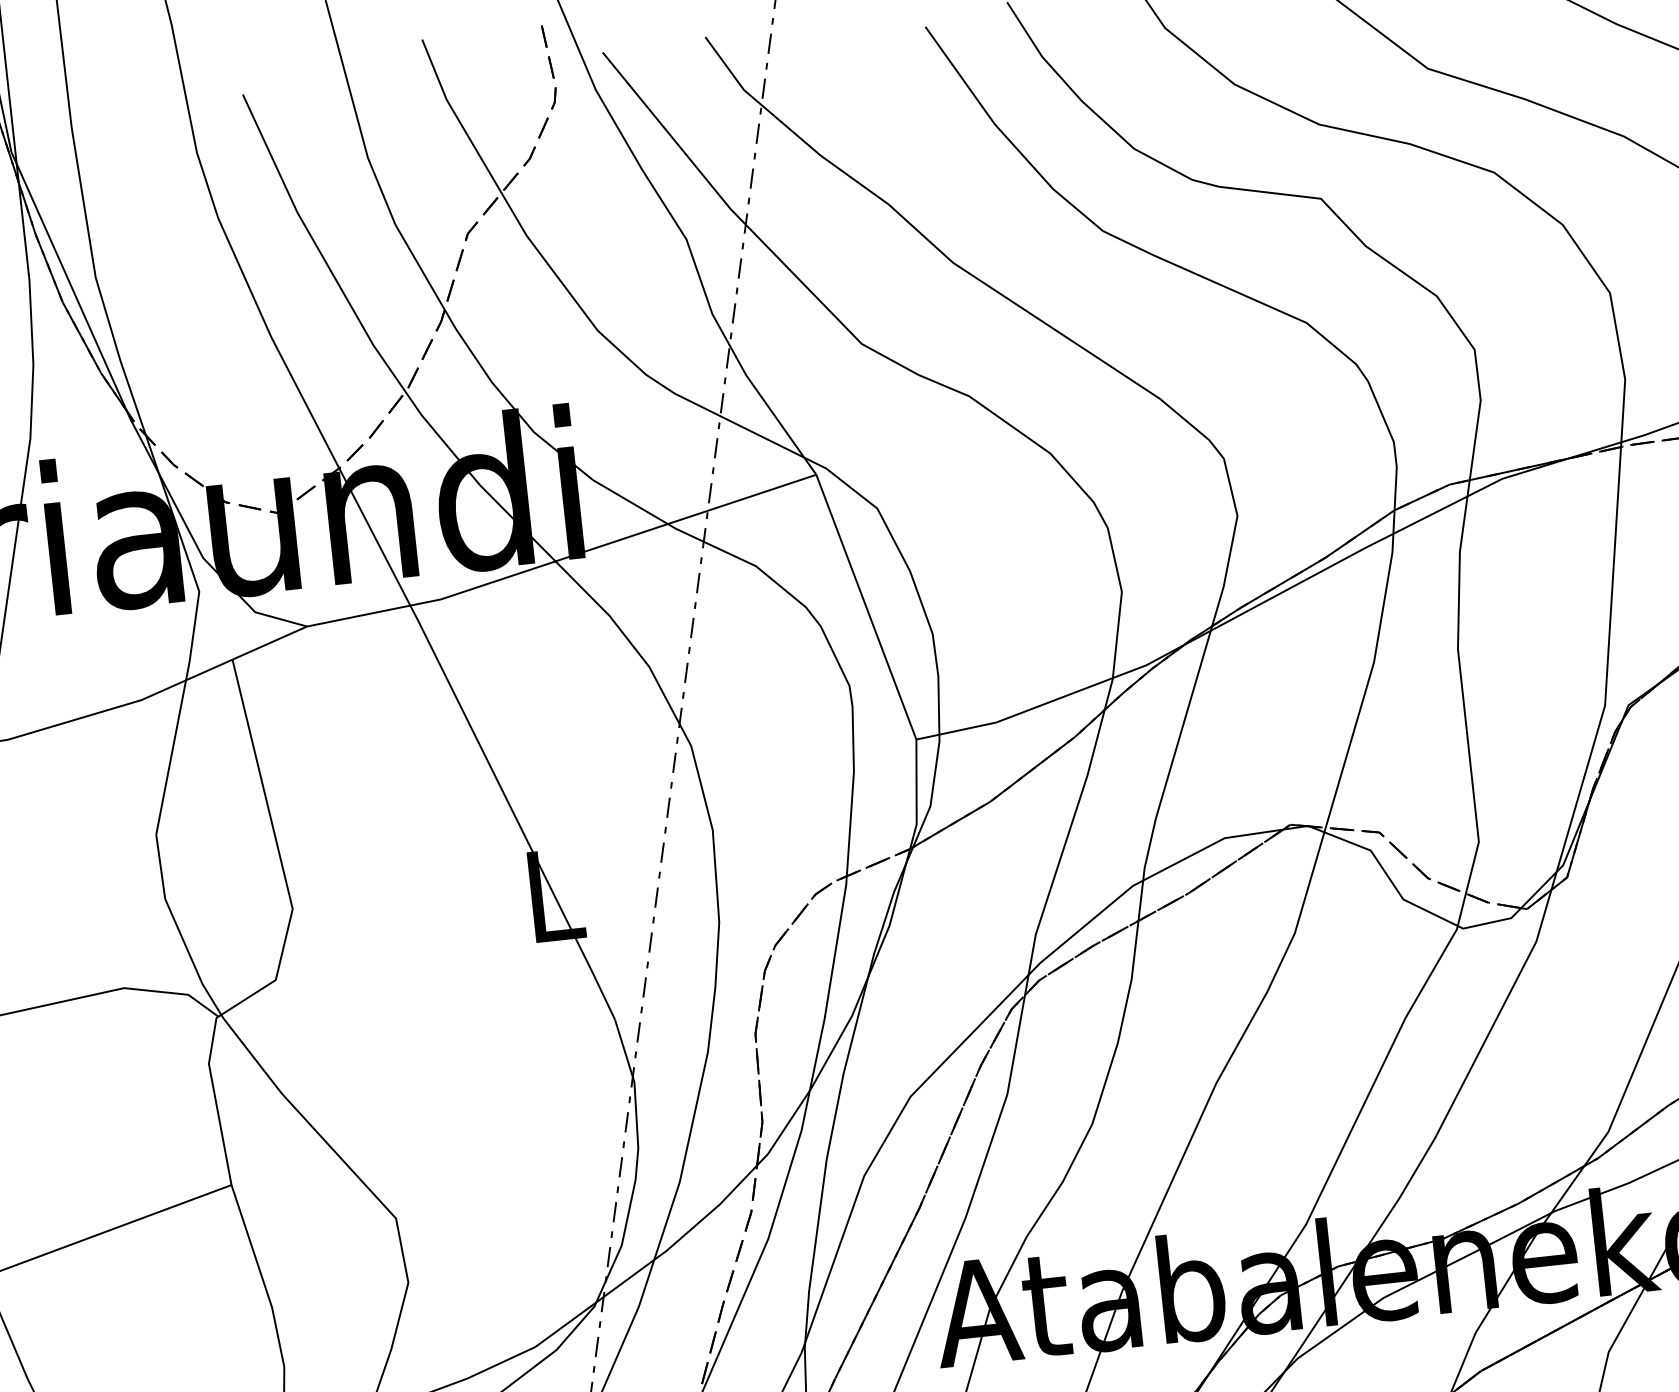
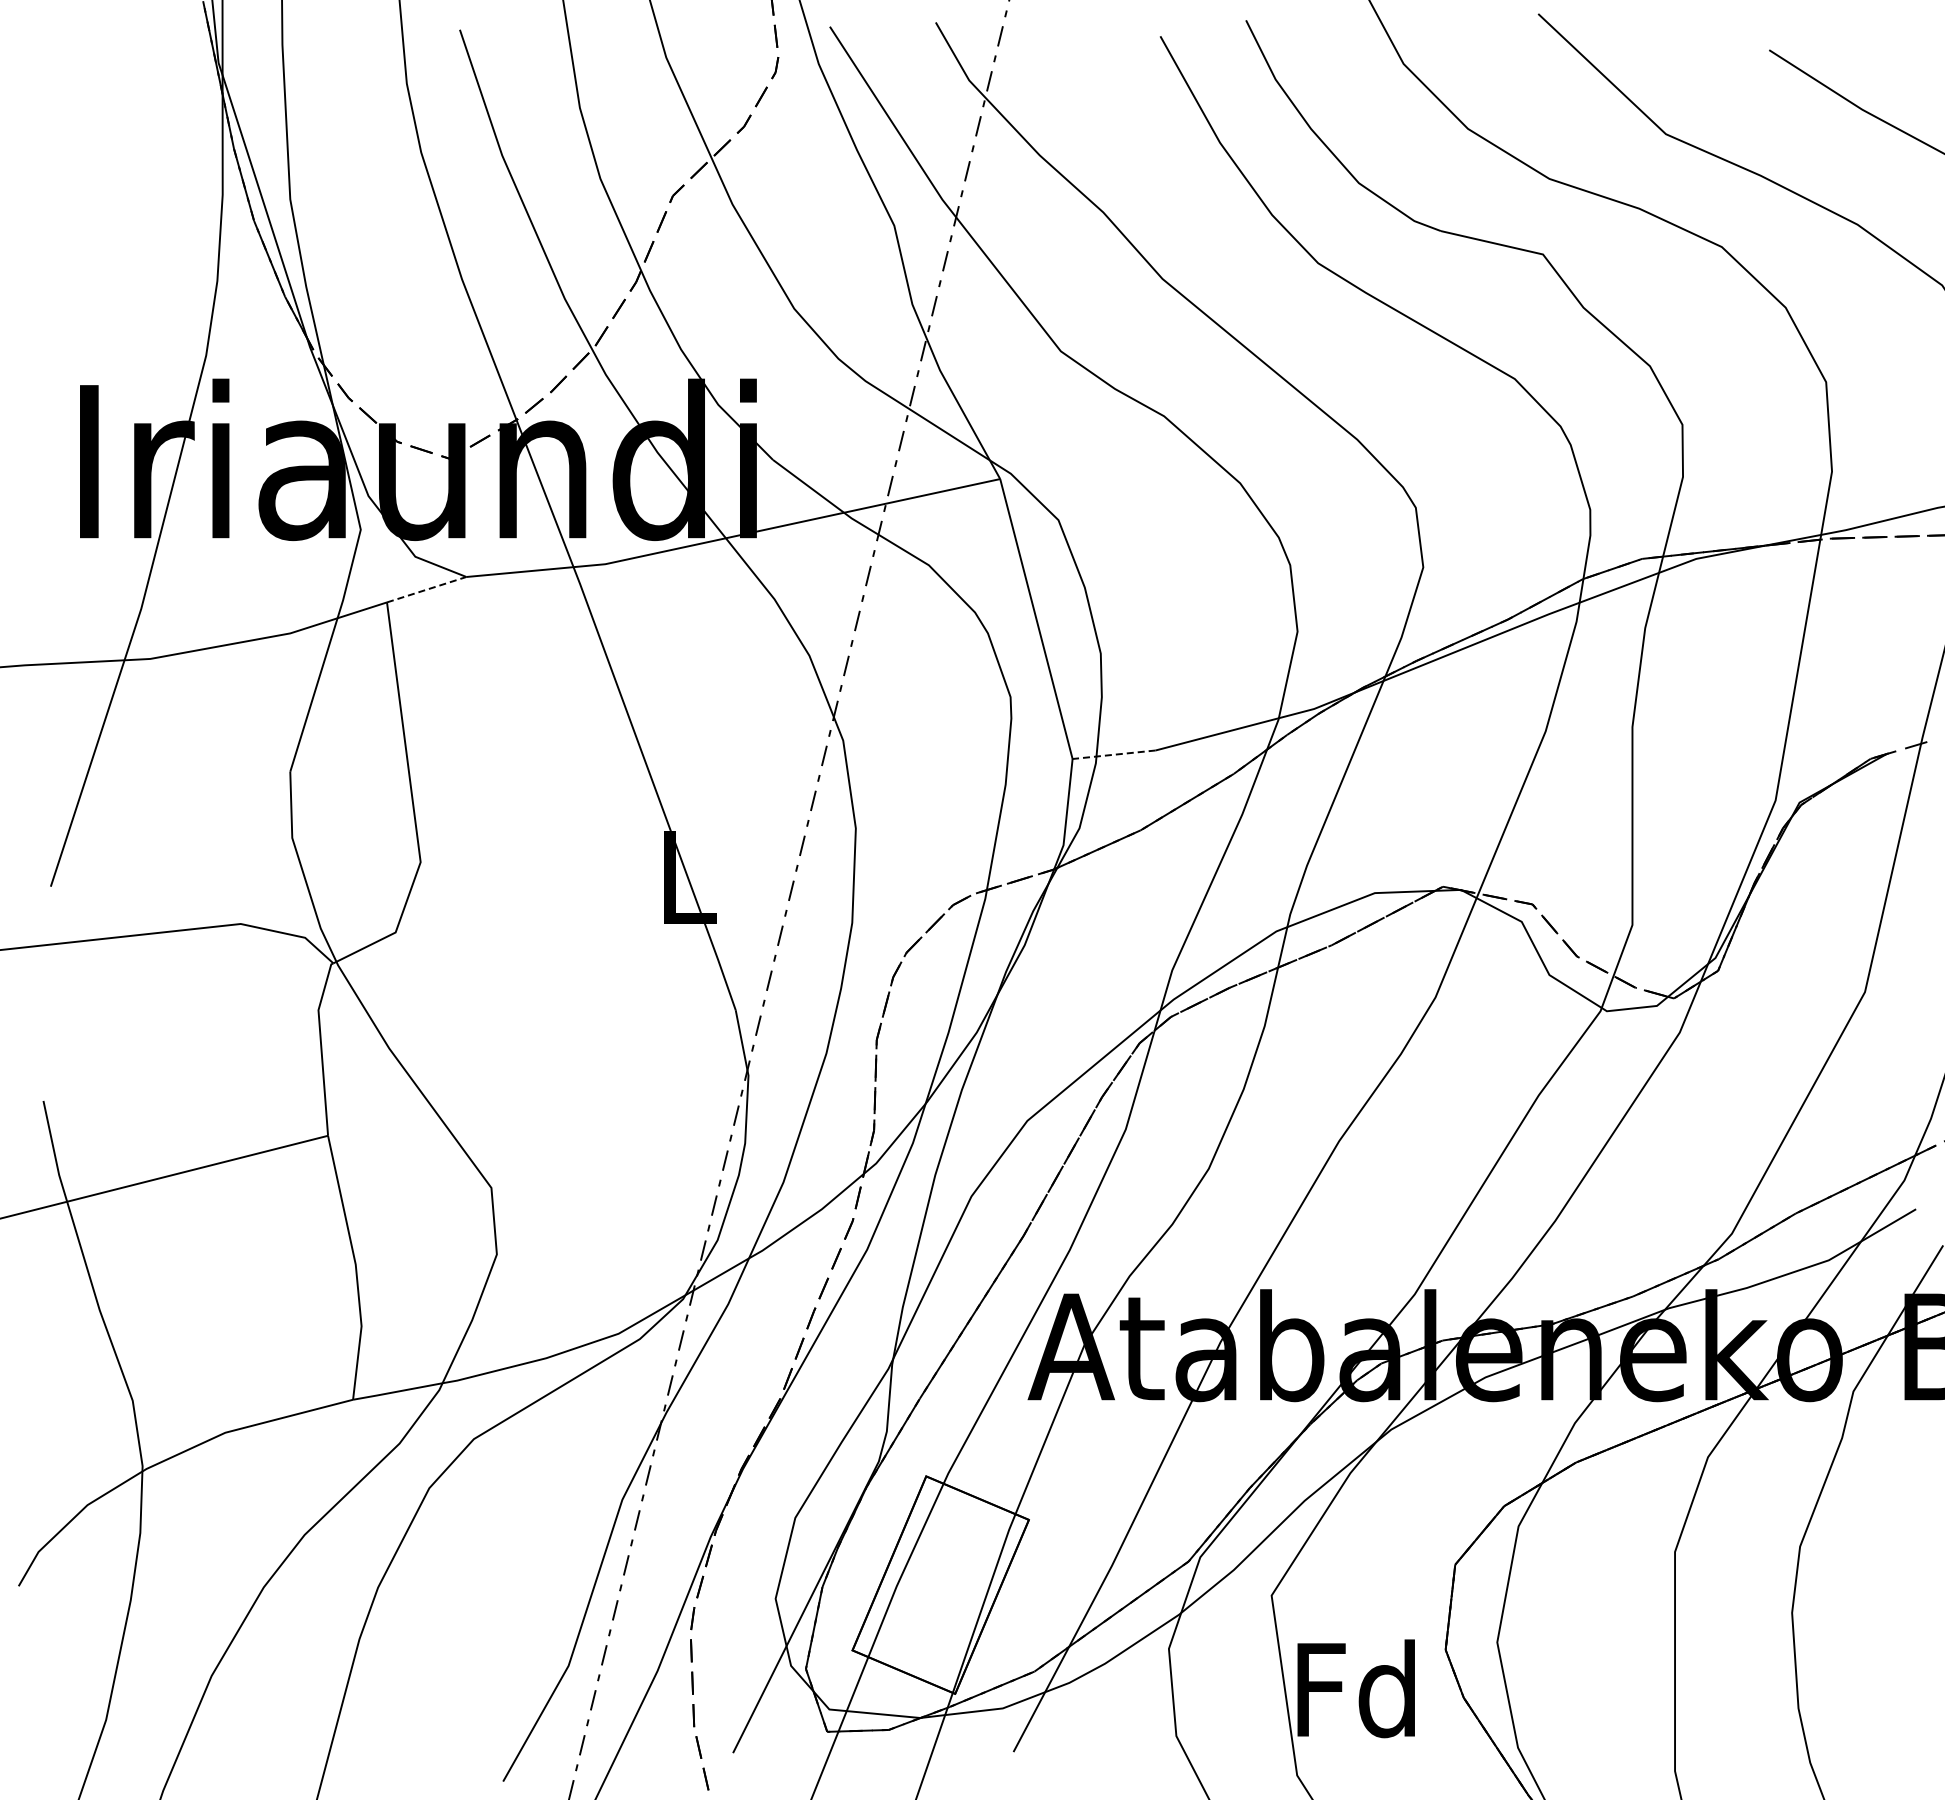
line: (269, 642) -> (426, 589), solid -> dashed
line: (956, 730) -> (1114, 754), solid -> dashed

